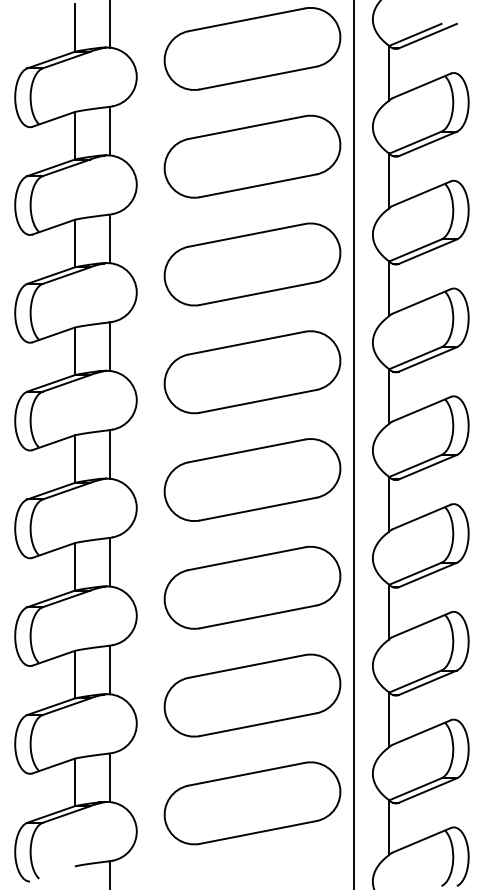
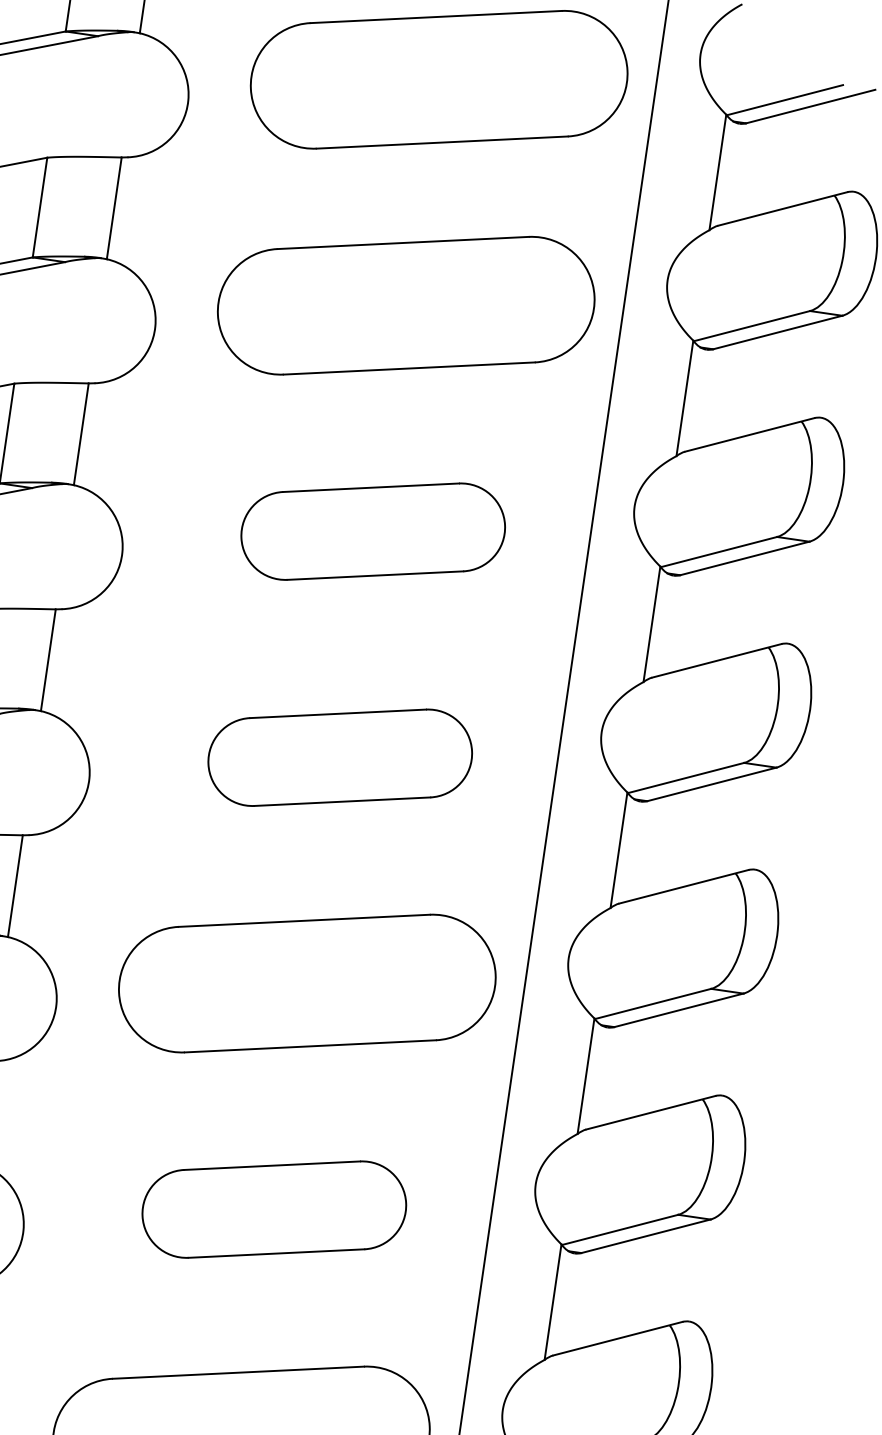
part: (252, 264) -> (373, 531), size x0.7
part: (252, 372) -> (340, 758), size x0.7
part: (252, 587) -> (274, 1208), size x0.7

